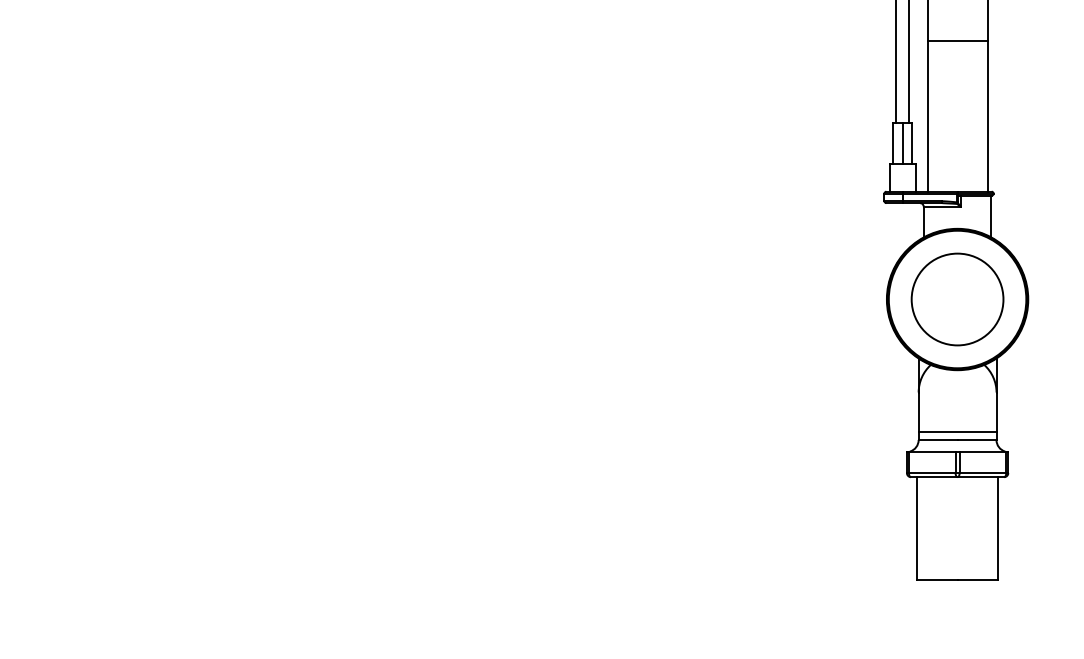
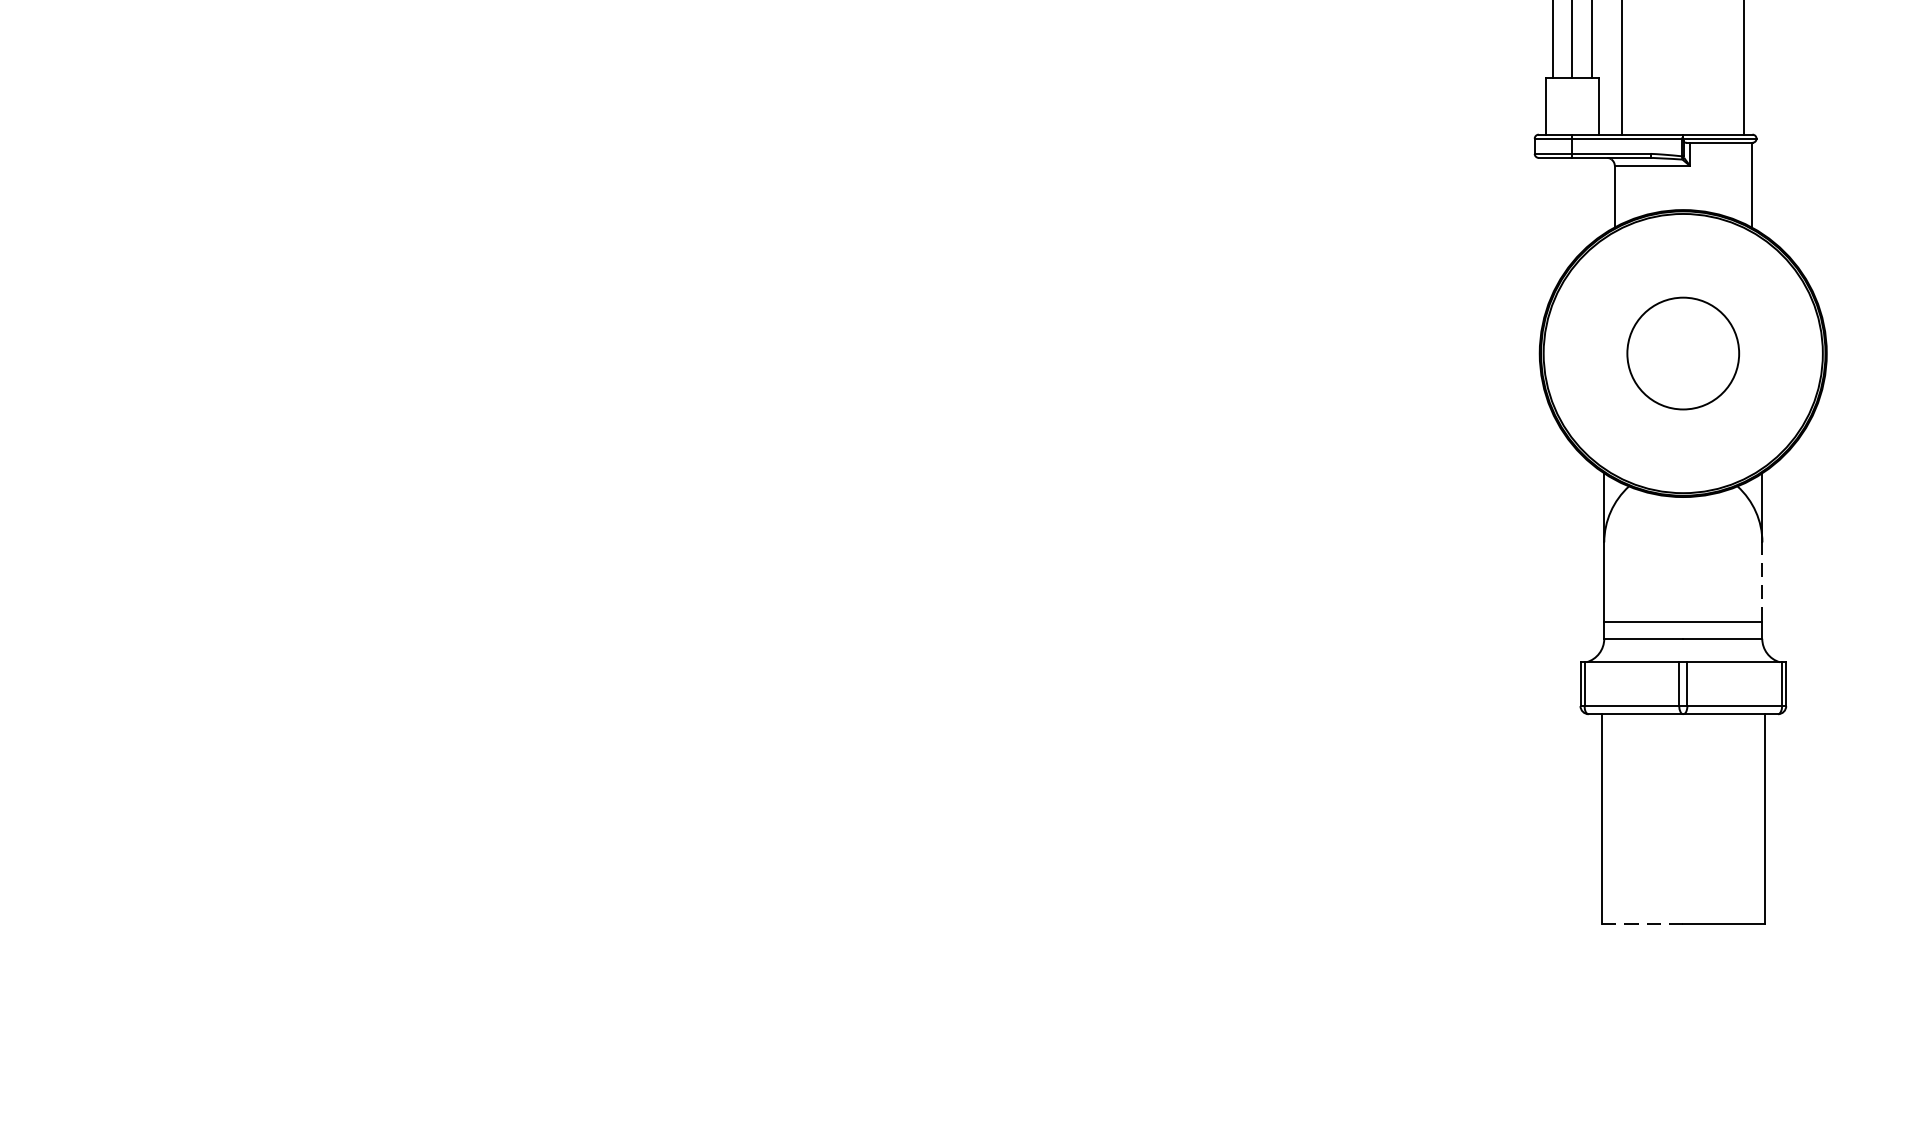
circle: (957, 299) -> (1683, 353), size x0.6
line: (996, 412) -> (1762, 582), solid -> dashed
line: (936, 580) -> (1640, 924), solid -> dashed

